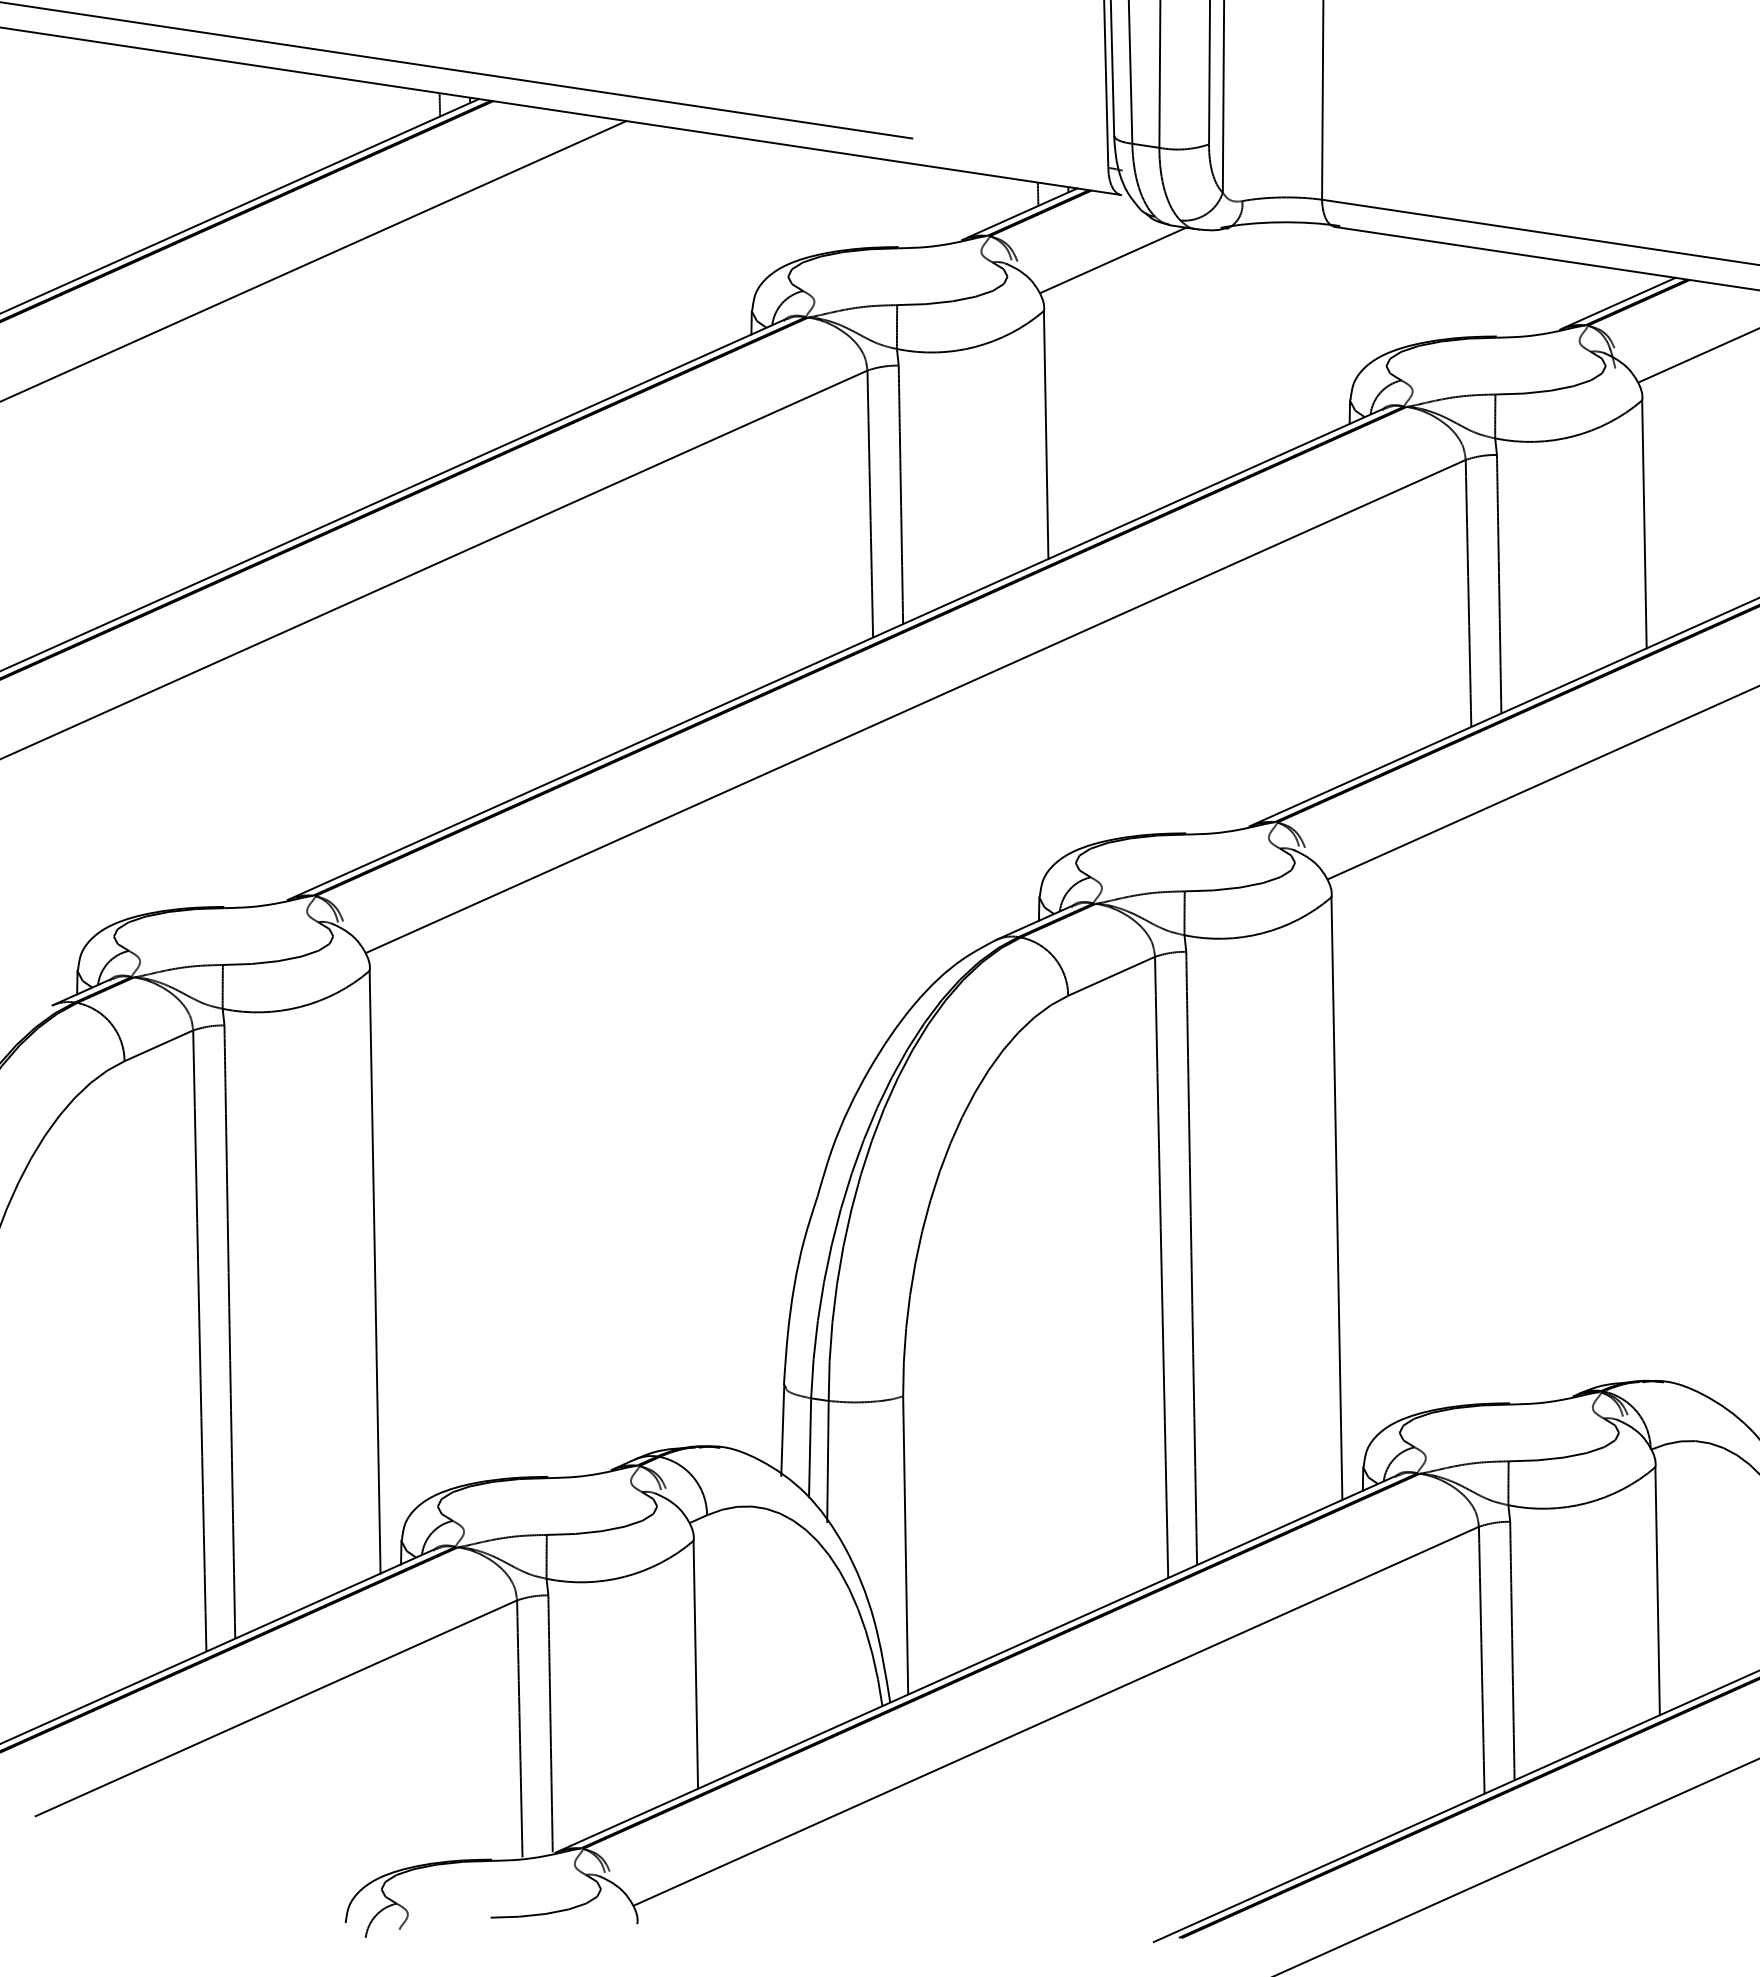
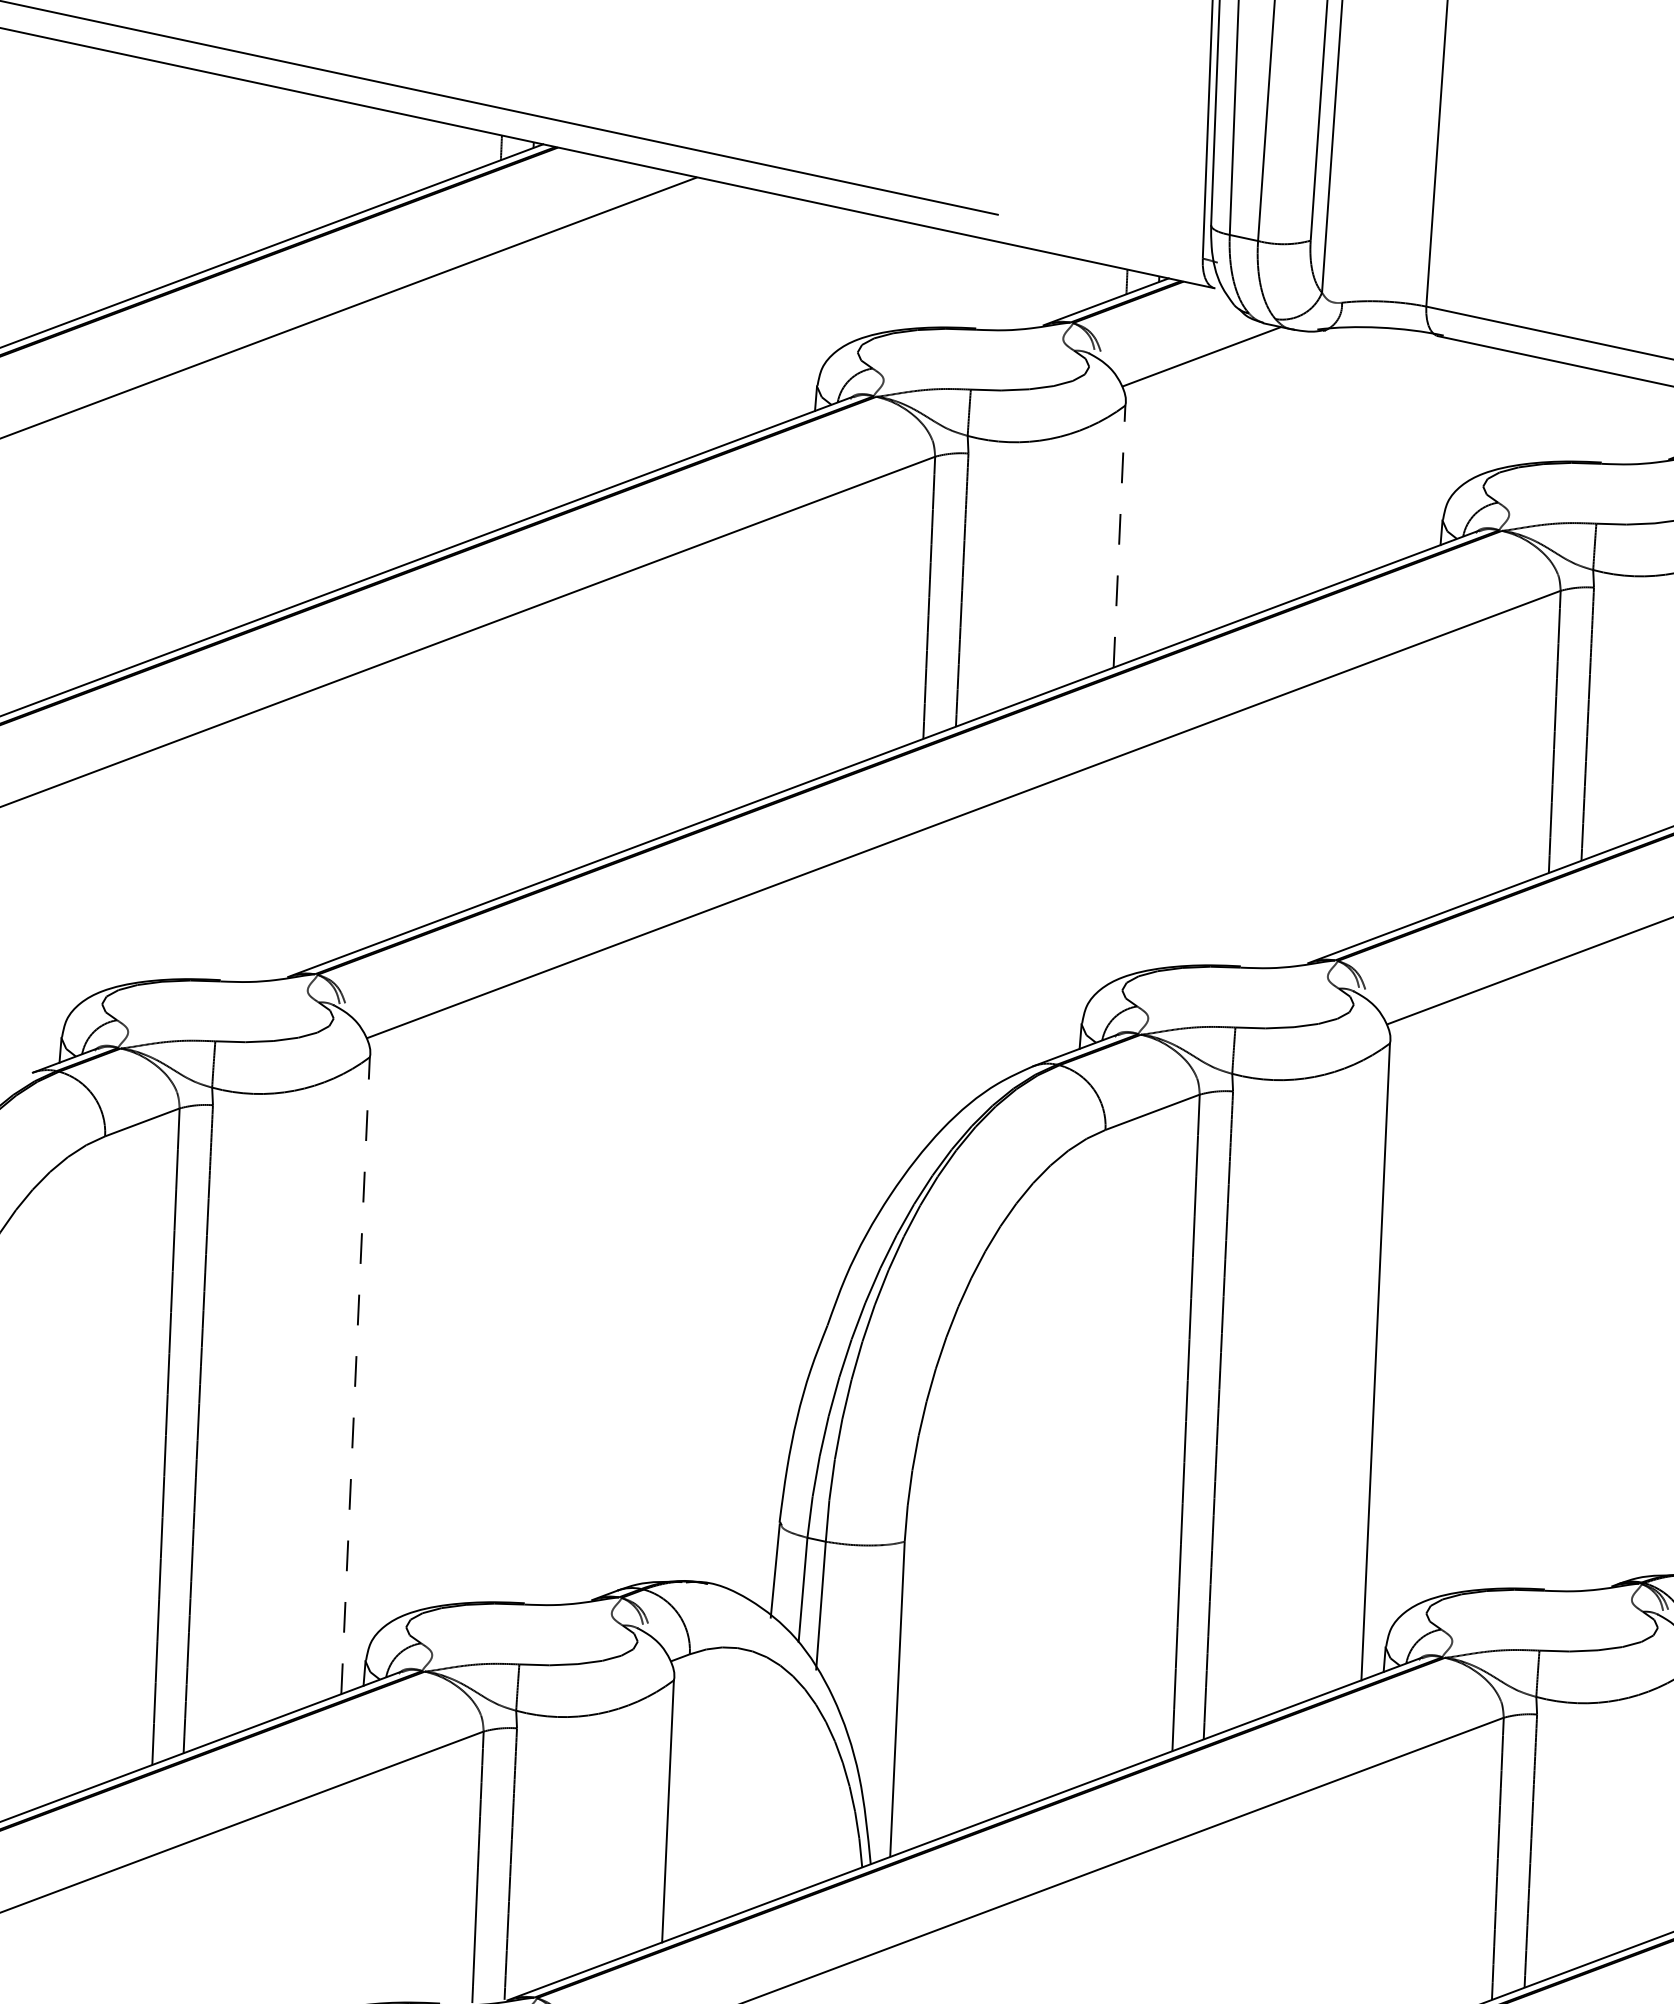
line: (1046, 435) -> (1119, 537), solid -> dashed
line: (375, 1271) -> (356, 1374), solid -> dashed

